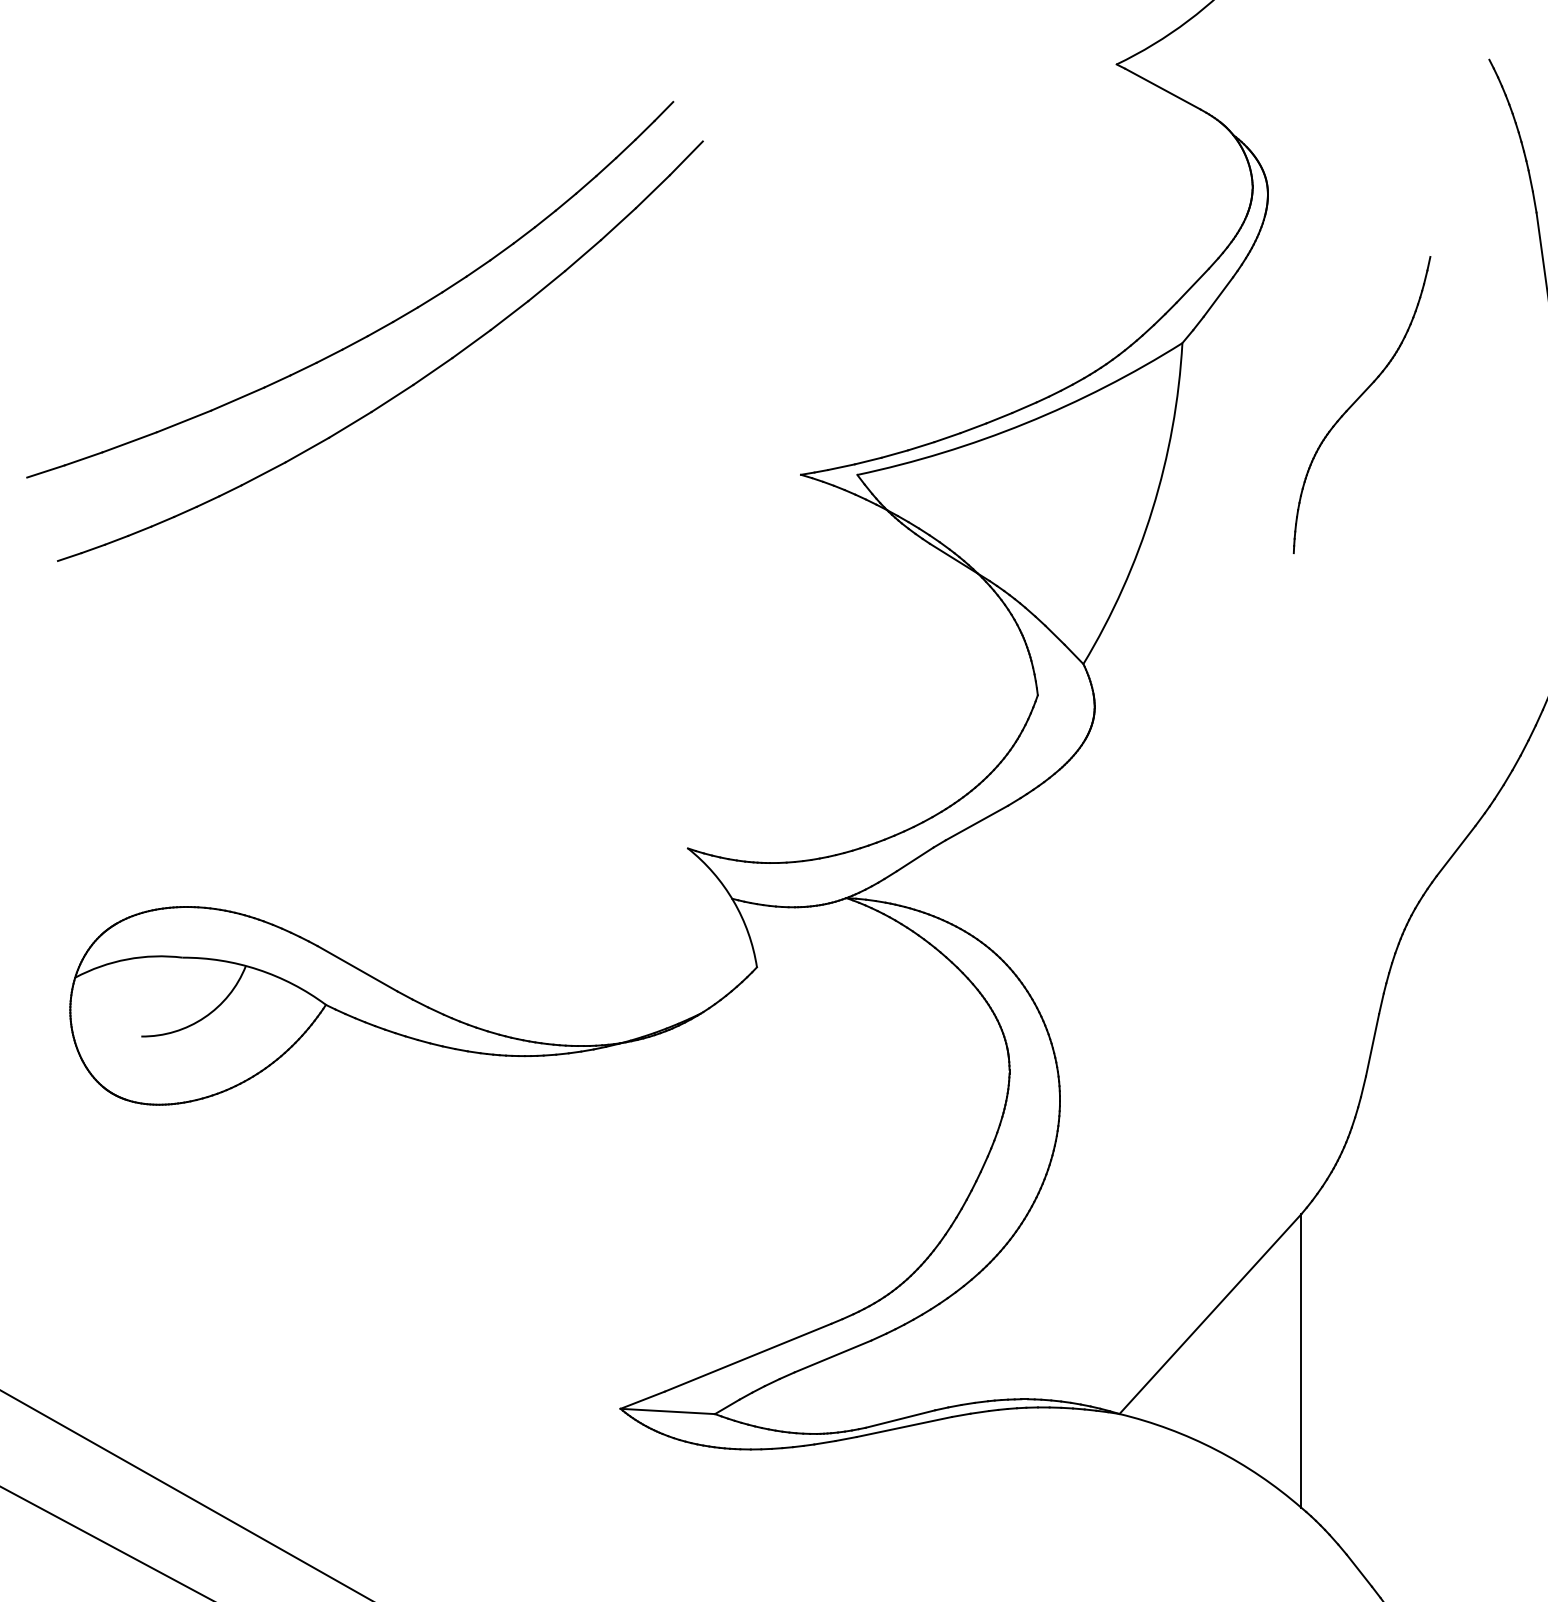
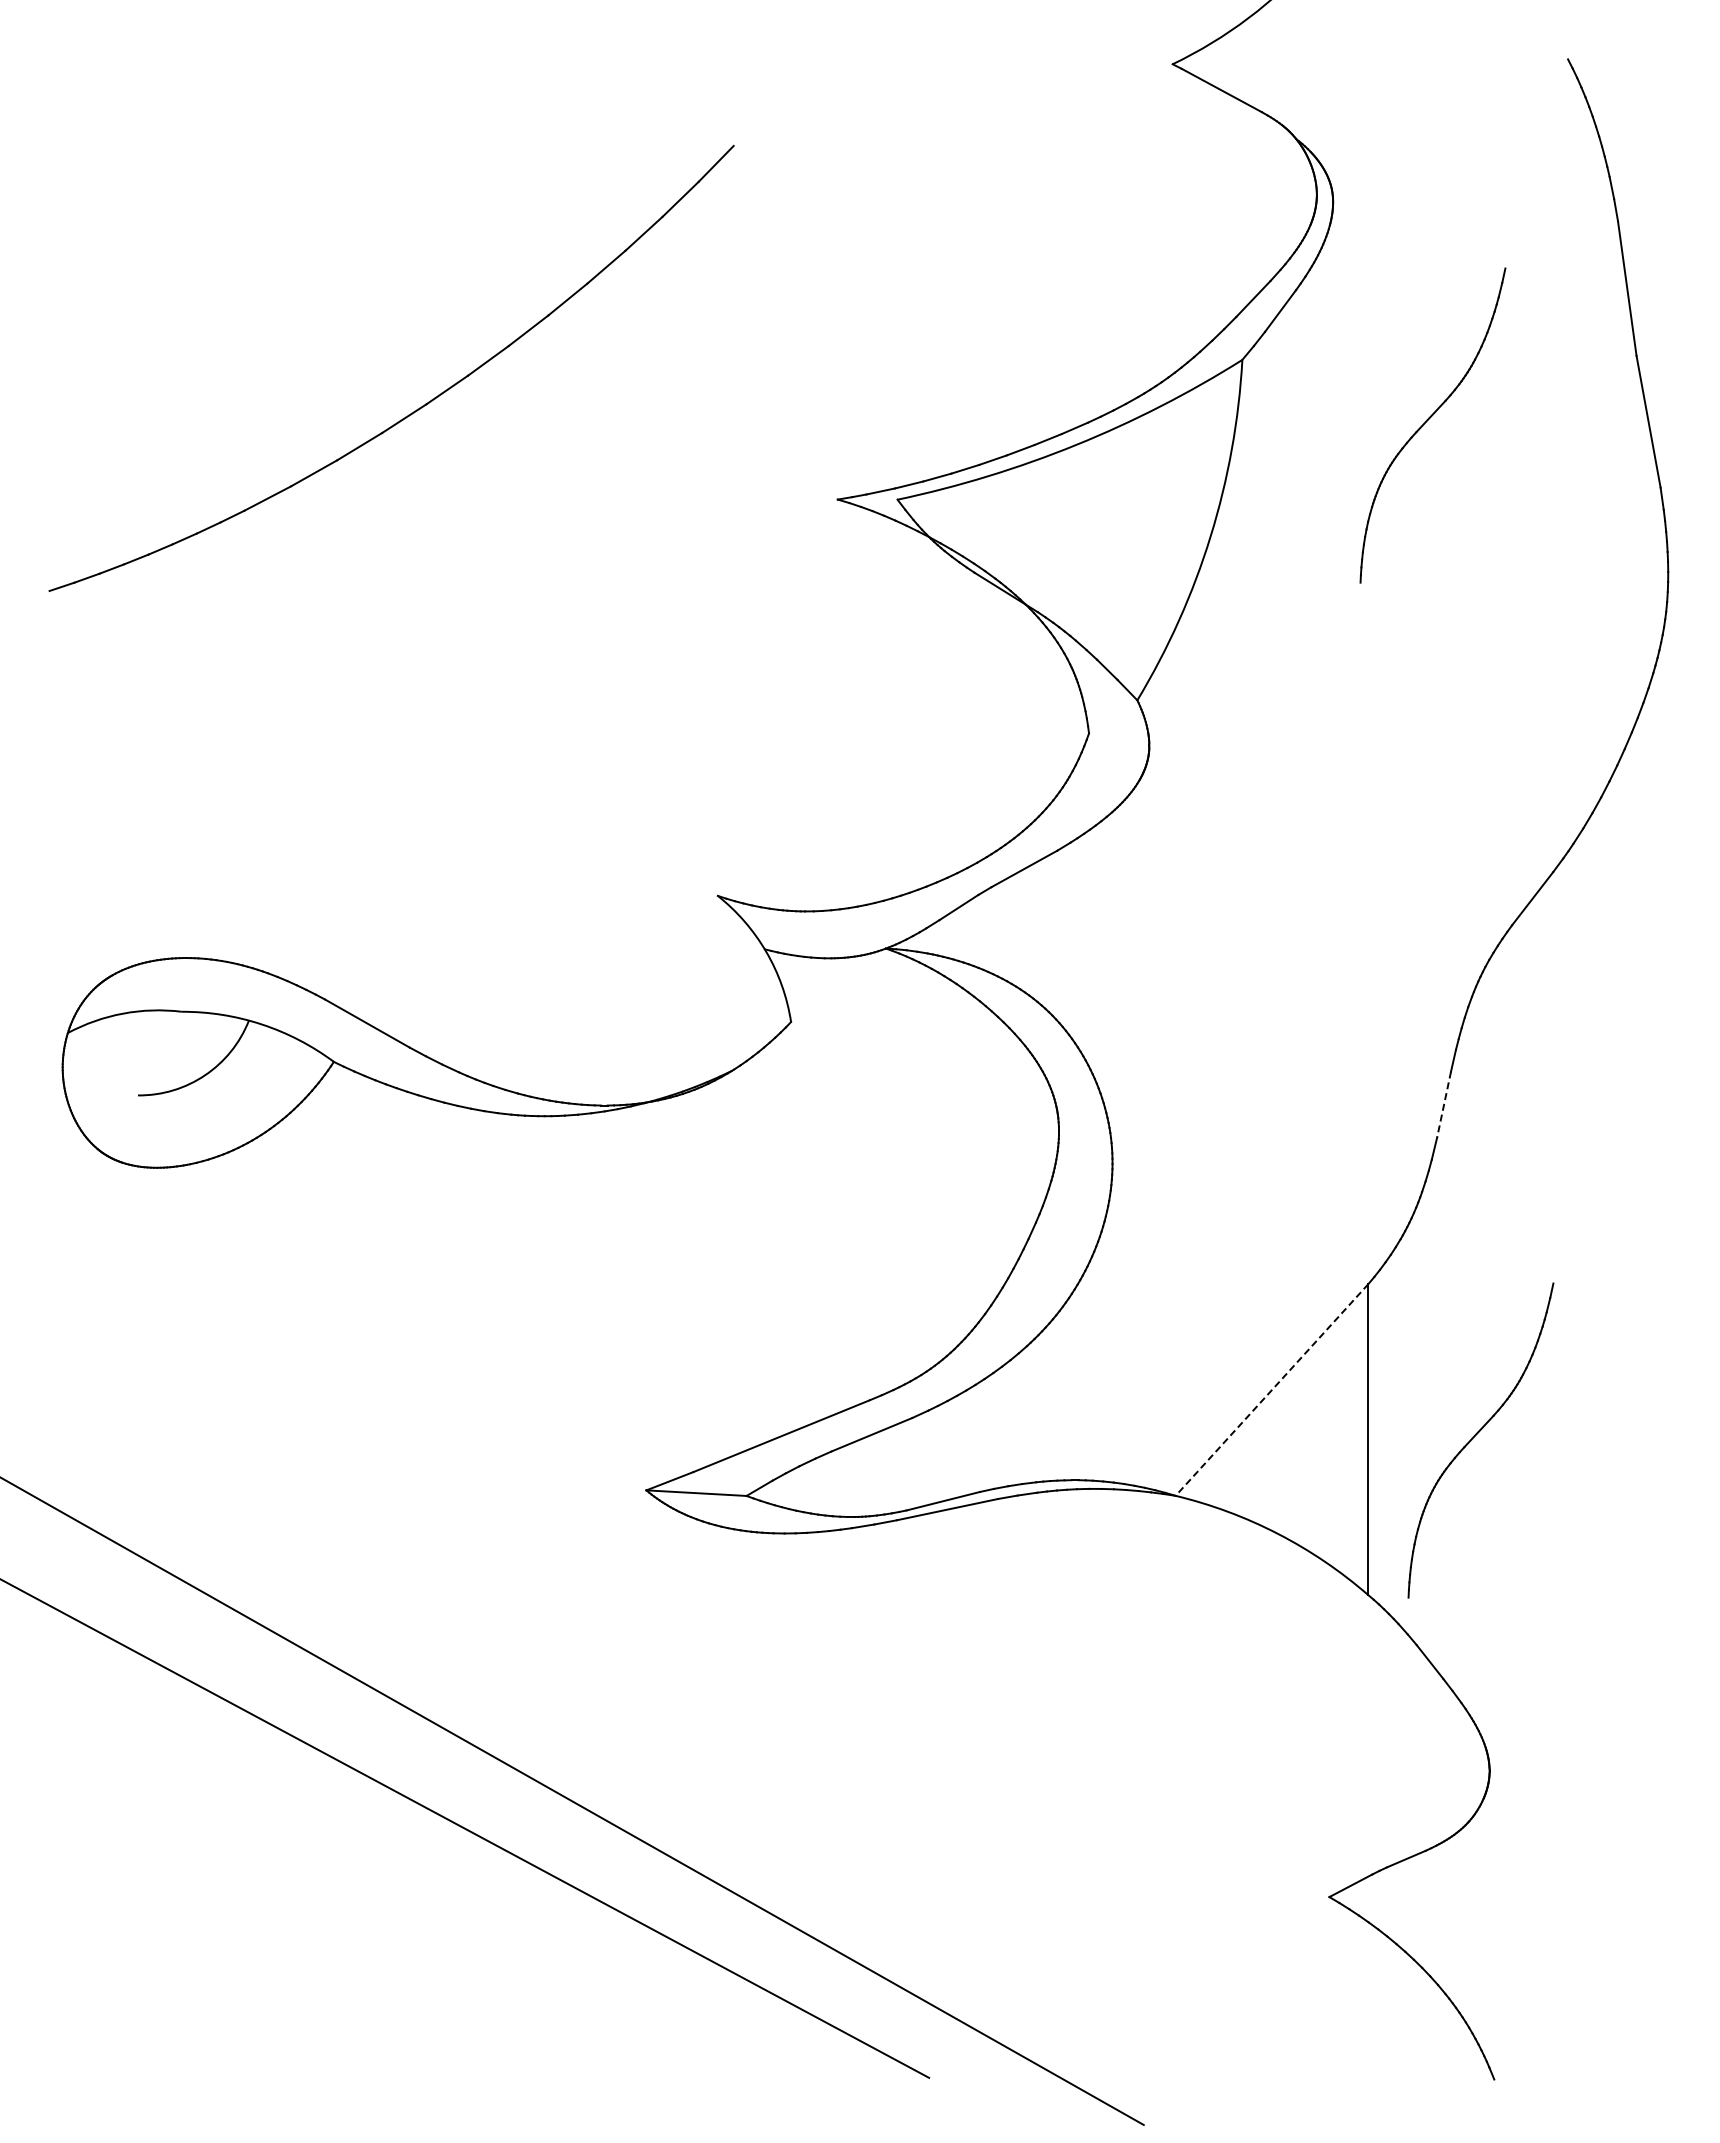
part: (373, 331) -> (384, 347), removed
line: (1372, 1045) -> (1444, 1104), solid -> dashed
line: (1209, 1314) -> (1271, 1390), solid -> dashed
part: (1403, 1357) -> (1476, 1435), added

